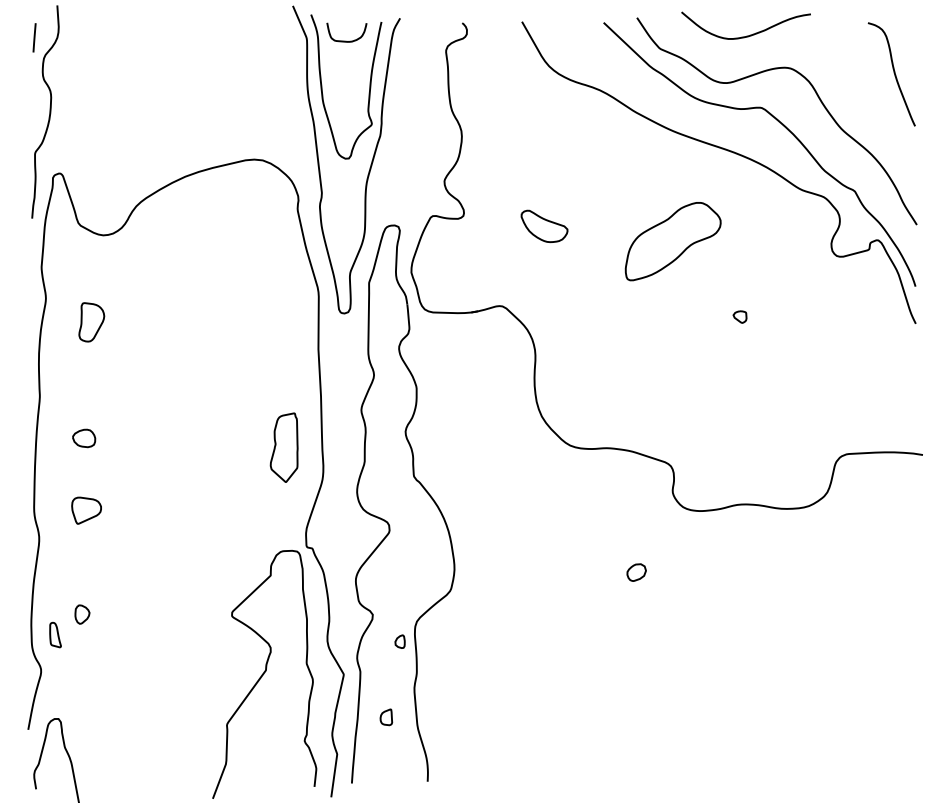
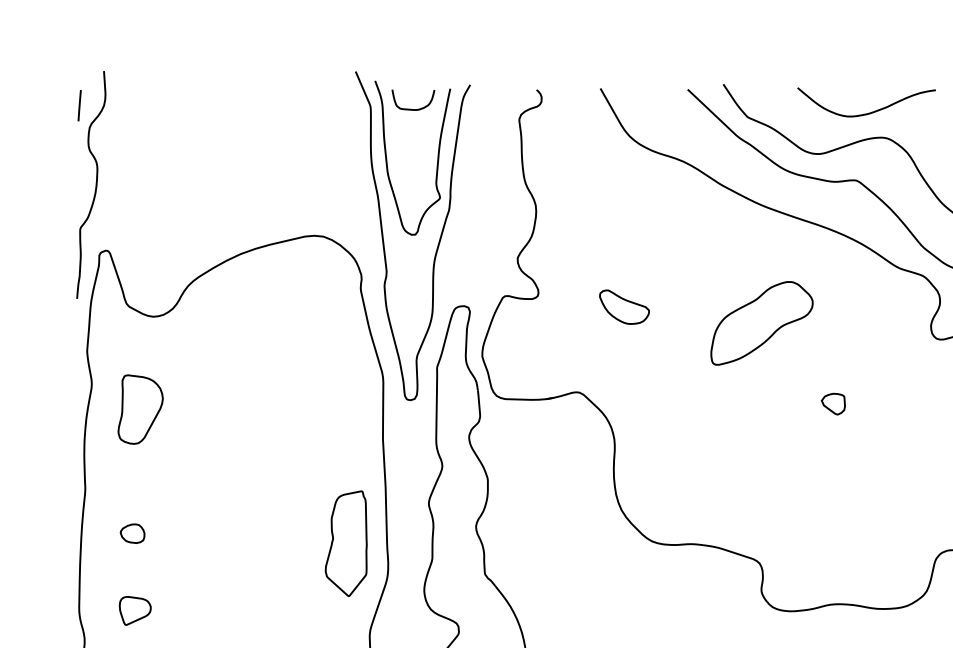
curve: (746, 35) -> (867, 112), moved
part: (739, 316) -> (832, 403), size x1.67
part: (91, 322) -> (140, 409), size x1.67
part: (284, 447) -> (346, 543), size x1.43

